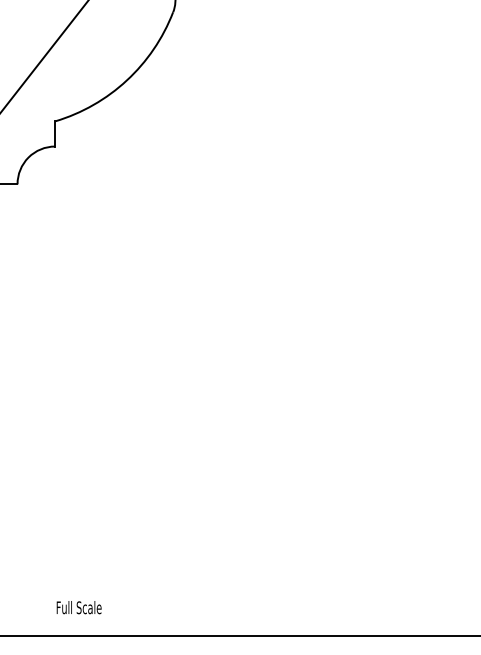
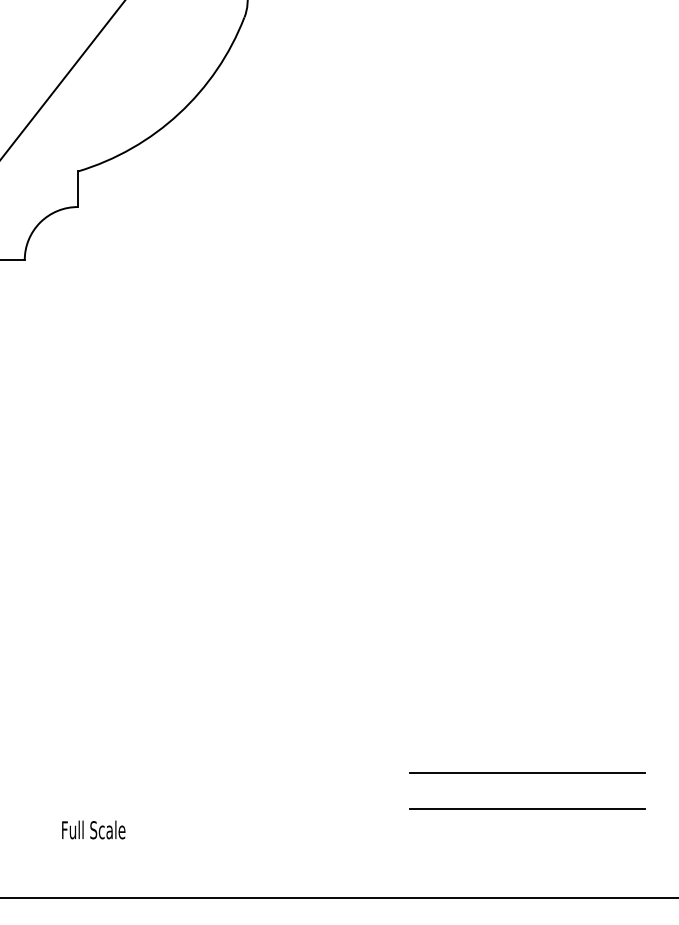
line: (373, 547) -> (527, 773), added
line: (373, 572) -> (527, 808), added
text: (79, 607) -> (93, 829), moved

